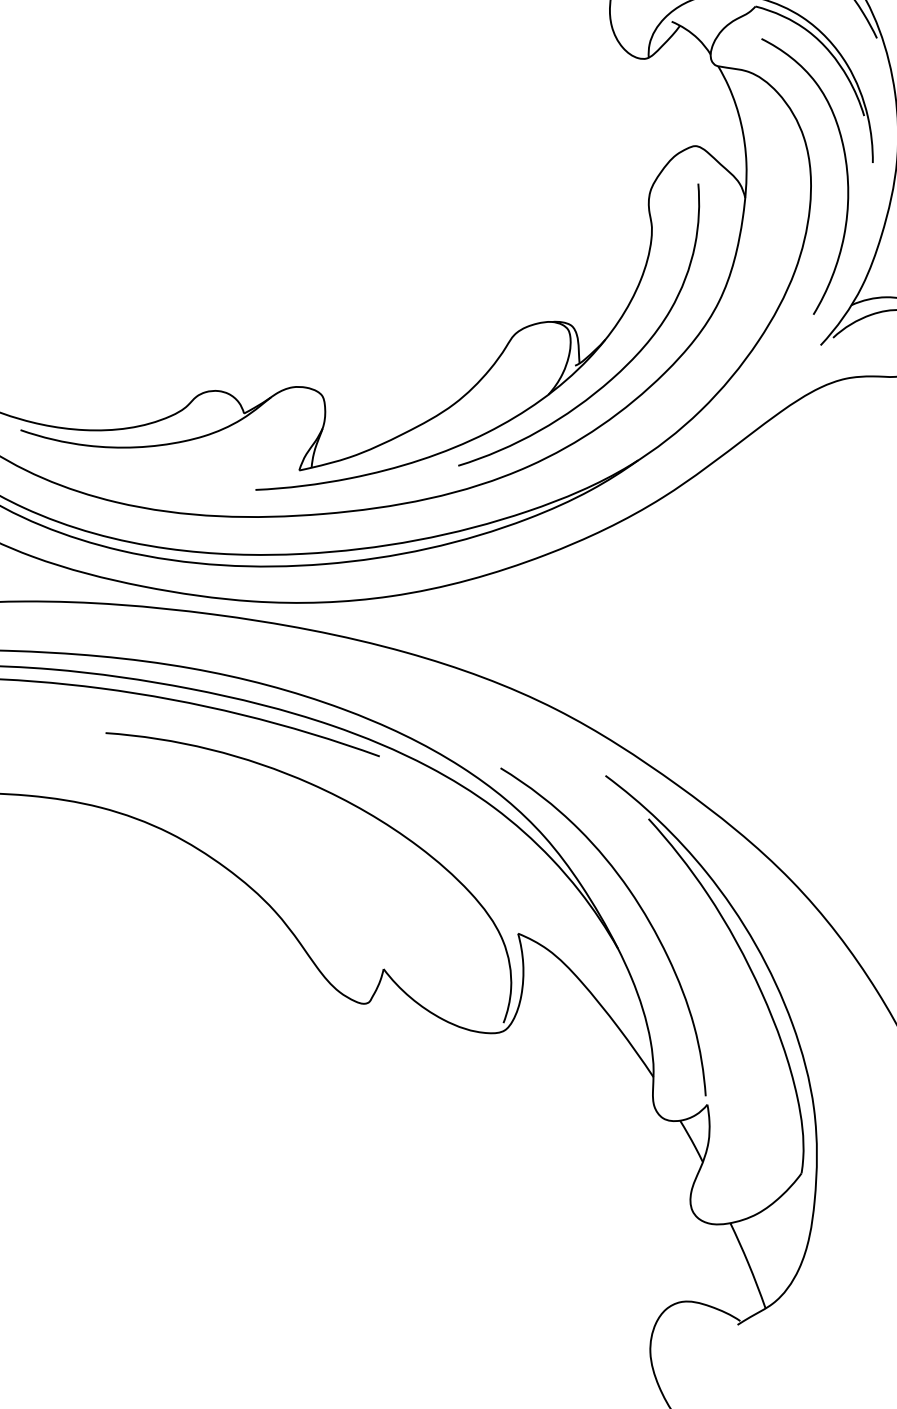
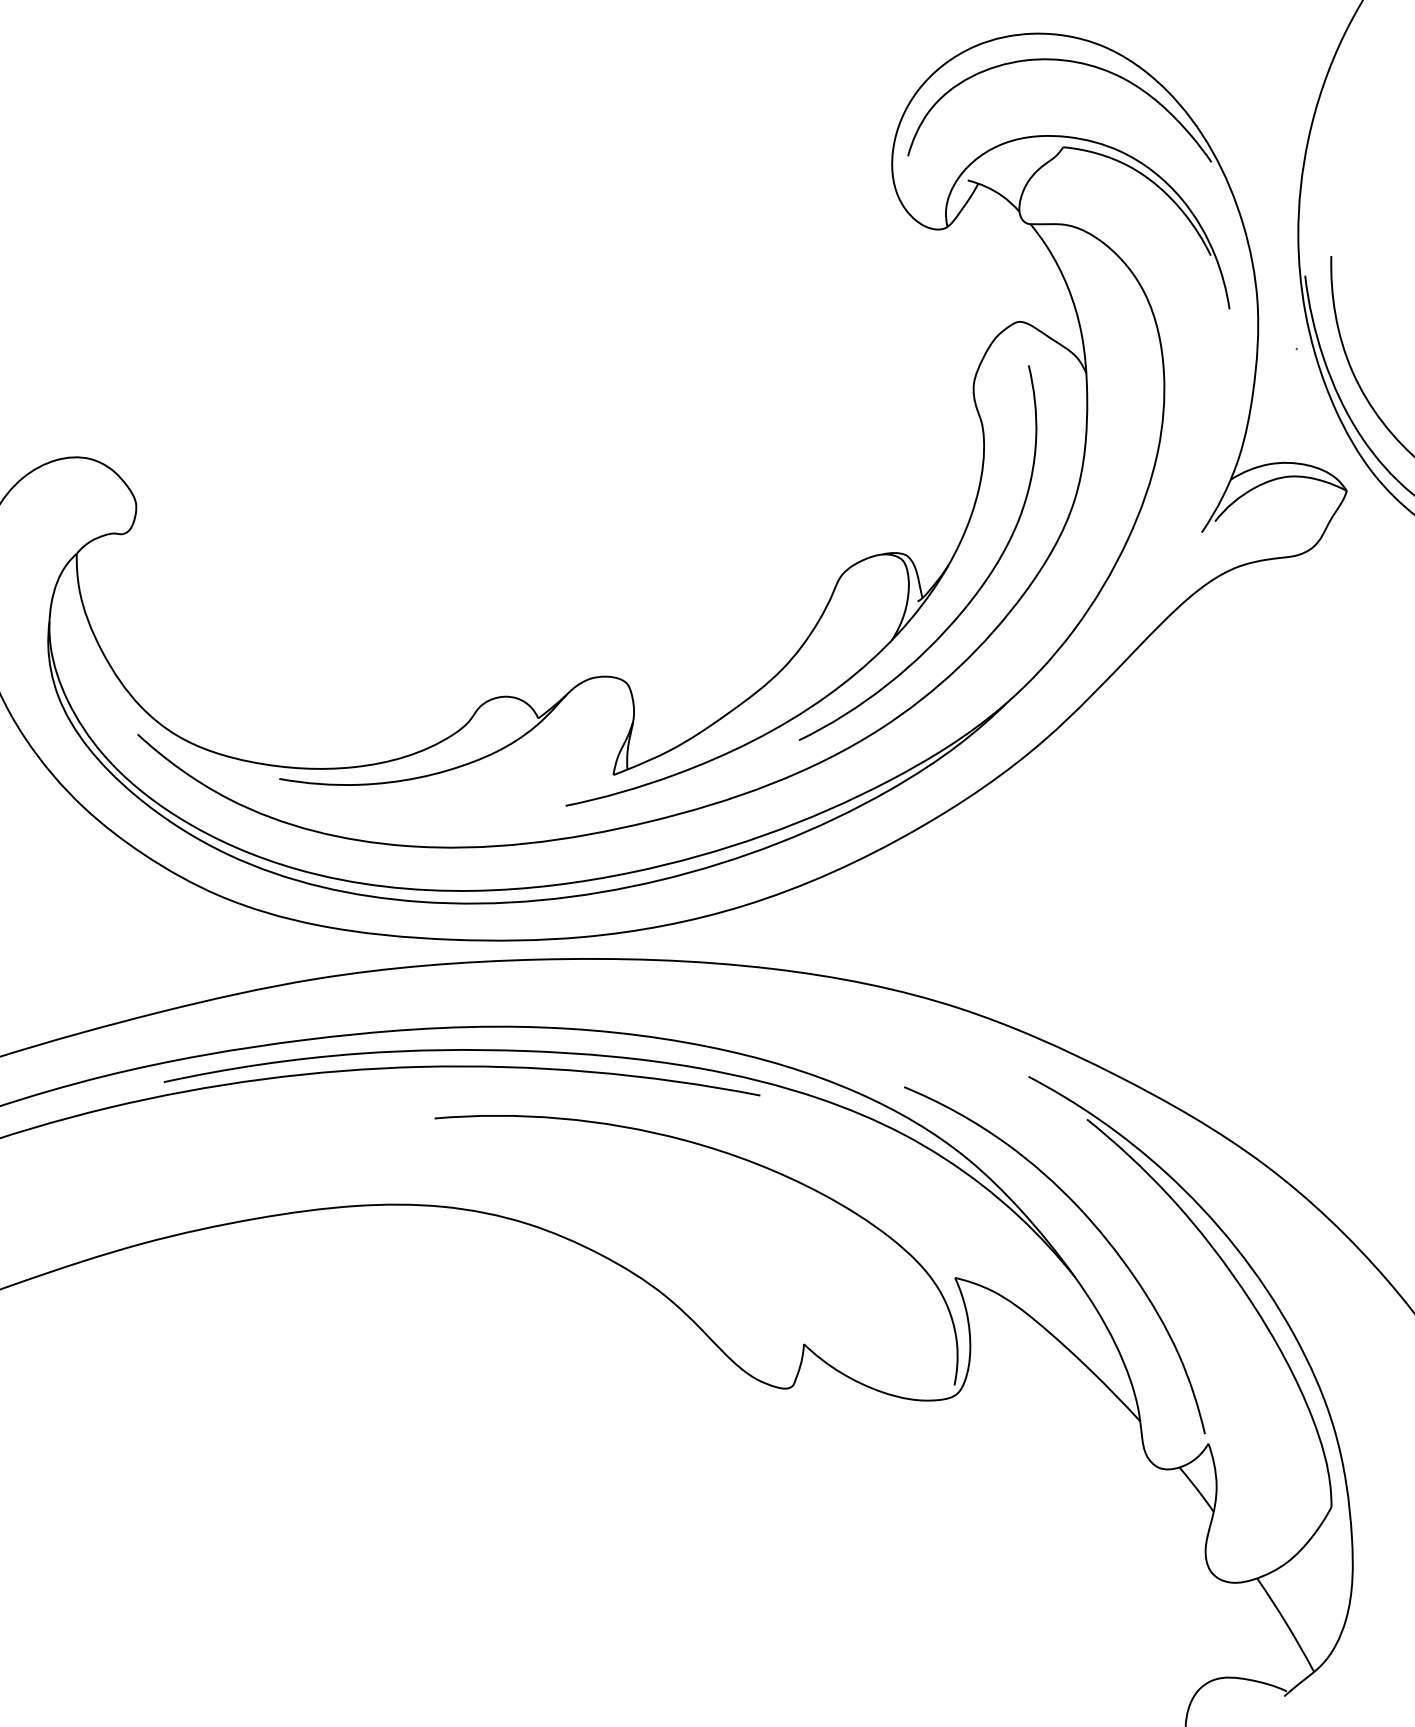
curve: (846, 173) -> (1200, 326), removed

